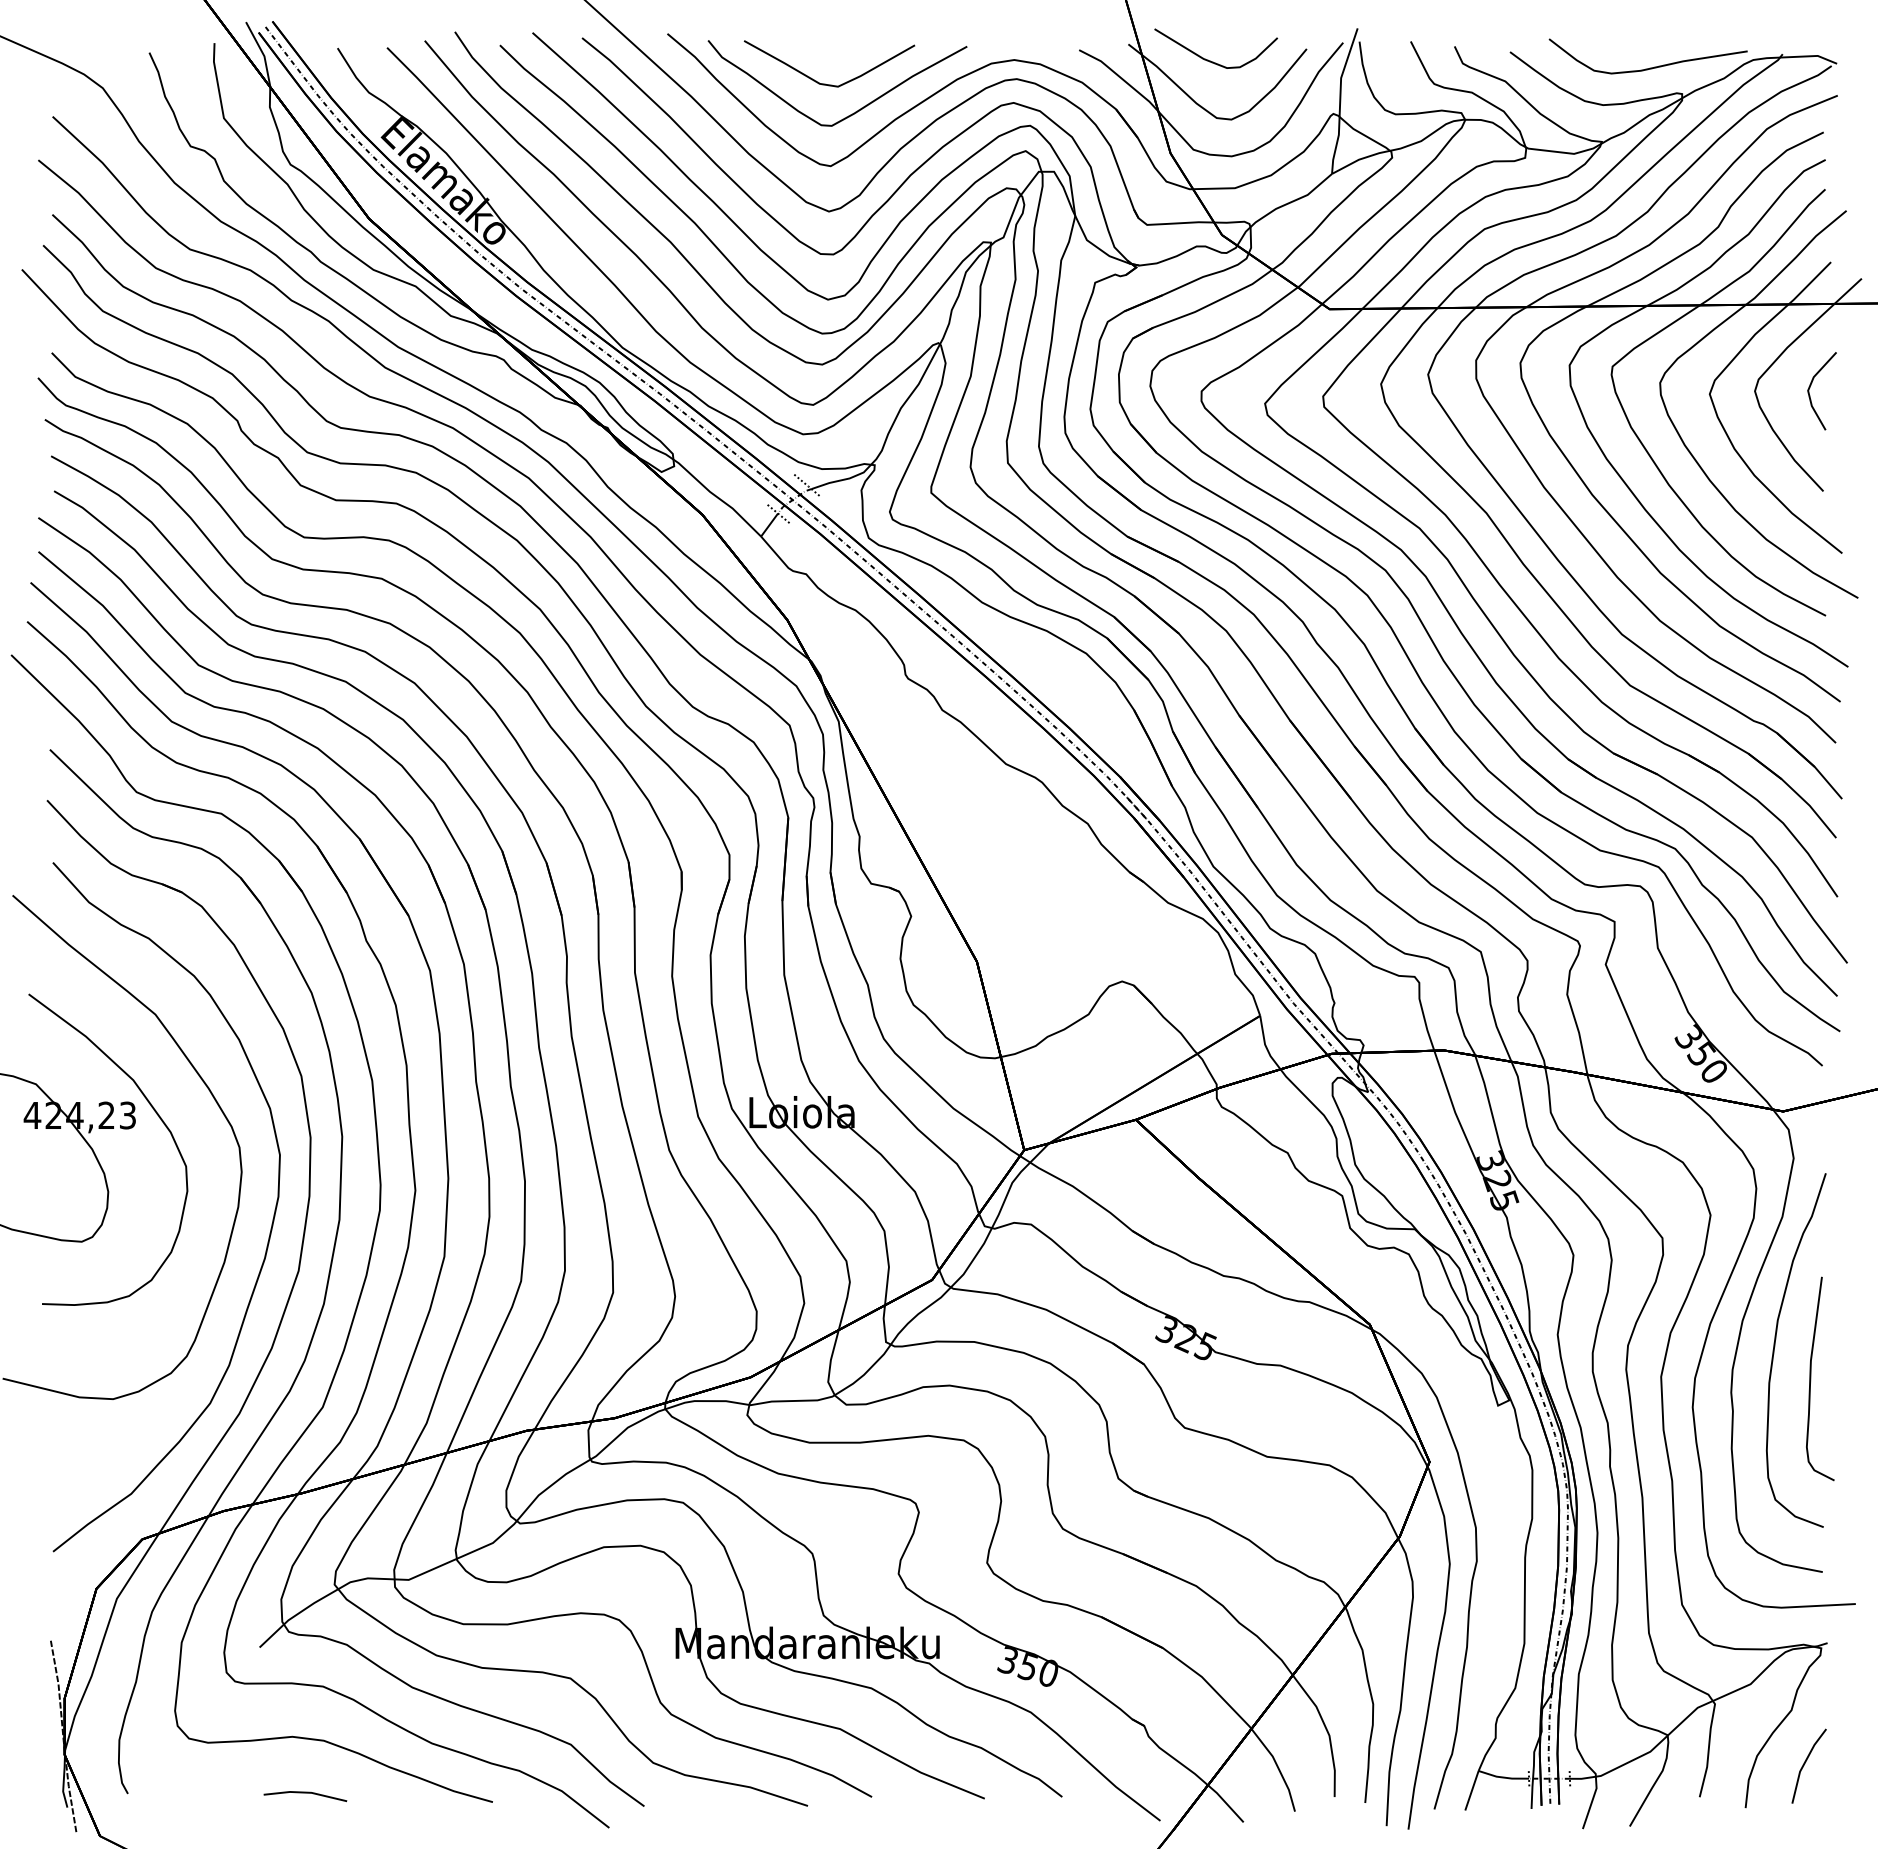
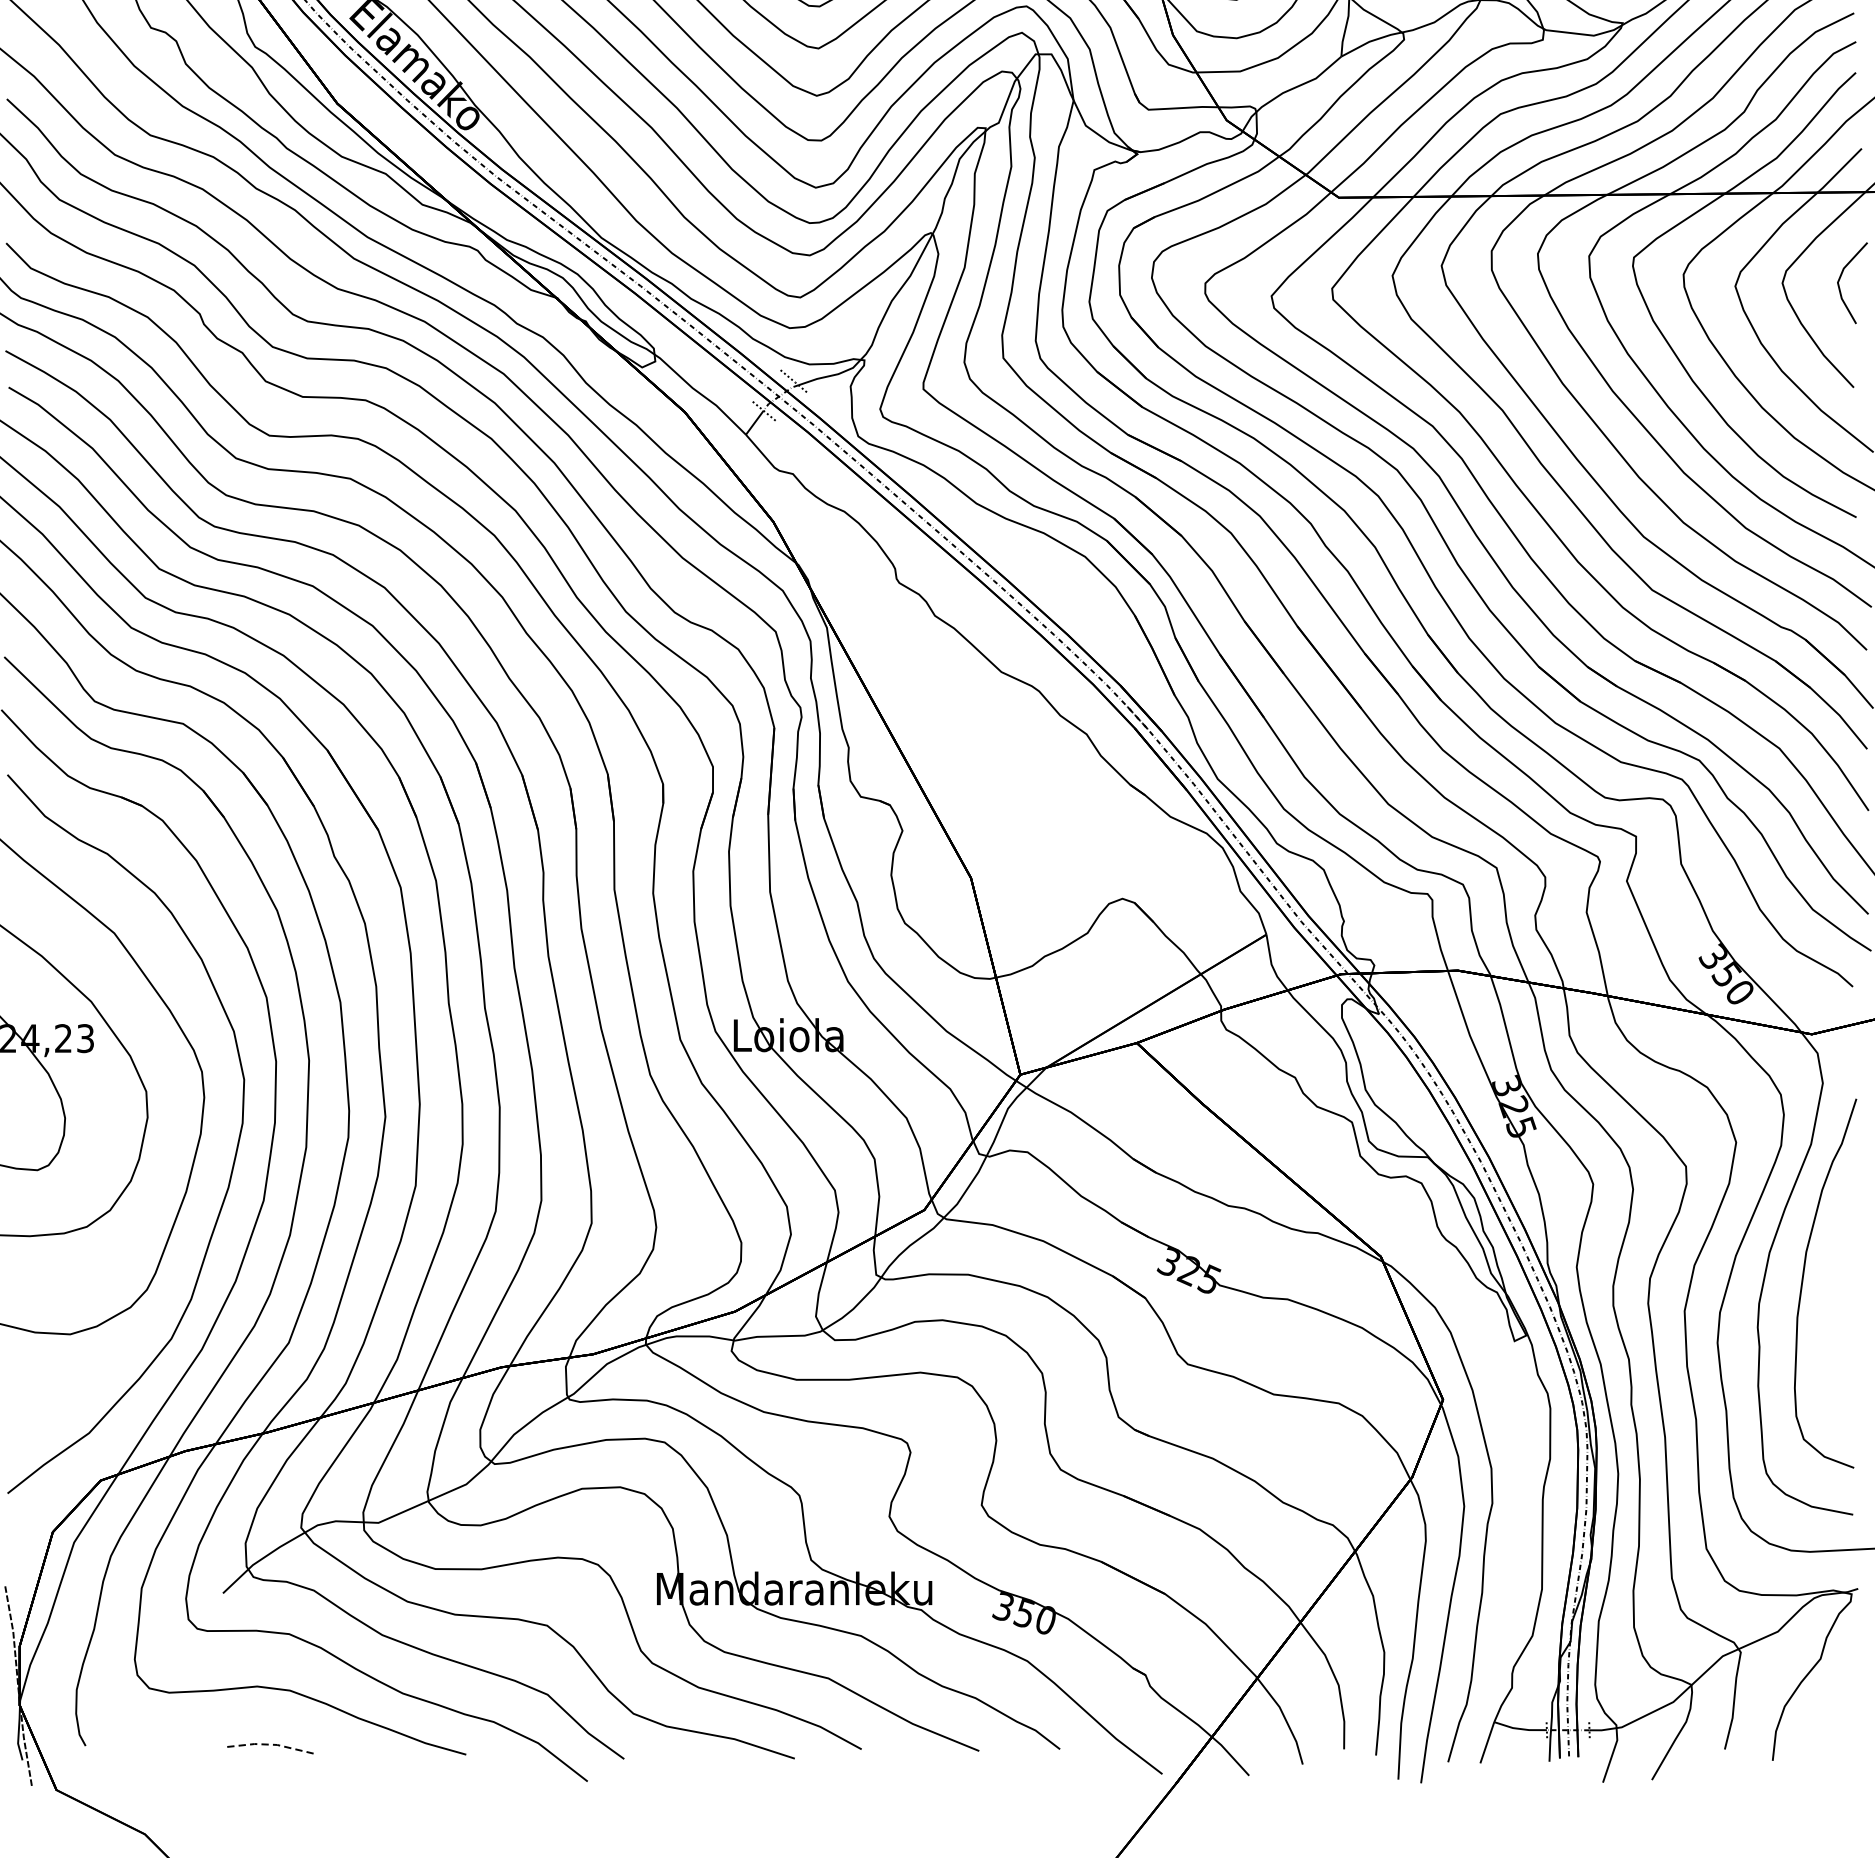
curve: (1811, 1378) -> (1841, 1312), removed
line: (1806, 1762) -> (1836, 1713), removed
line: (305, 1792) -> (270, 1744), solid -> dashed

